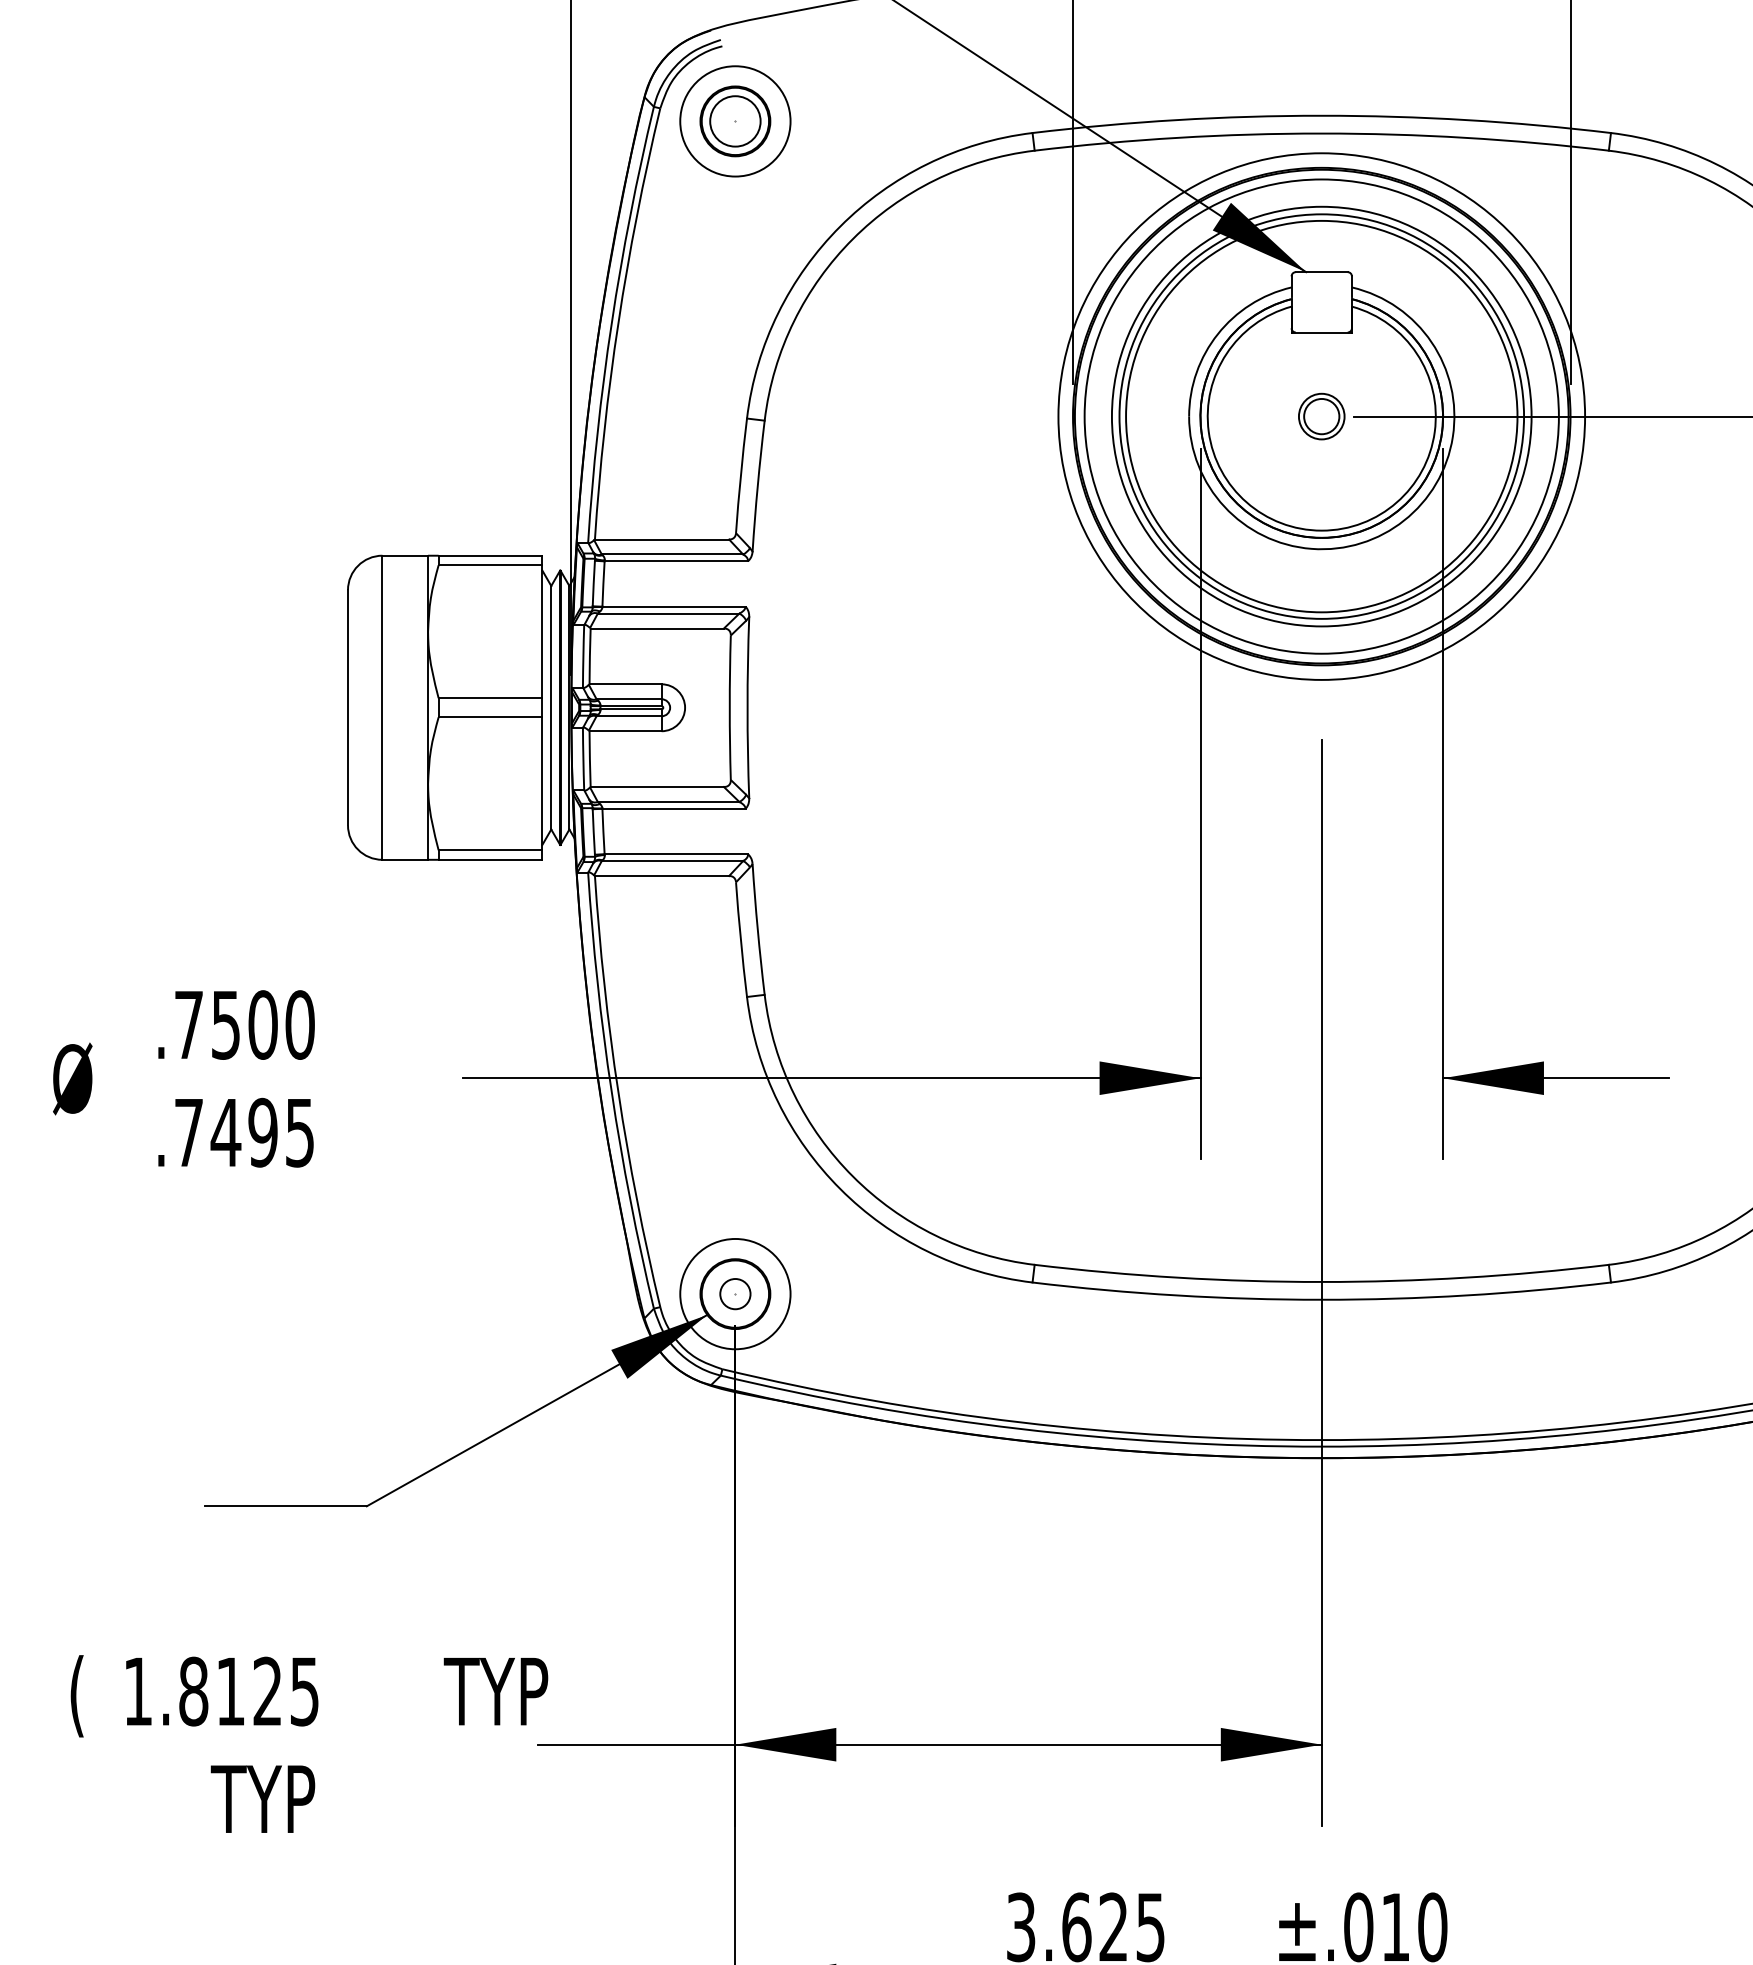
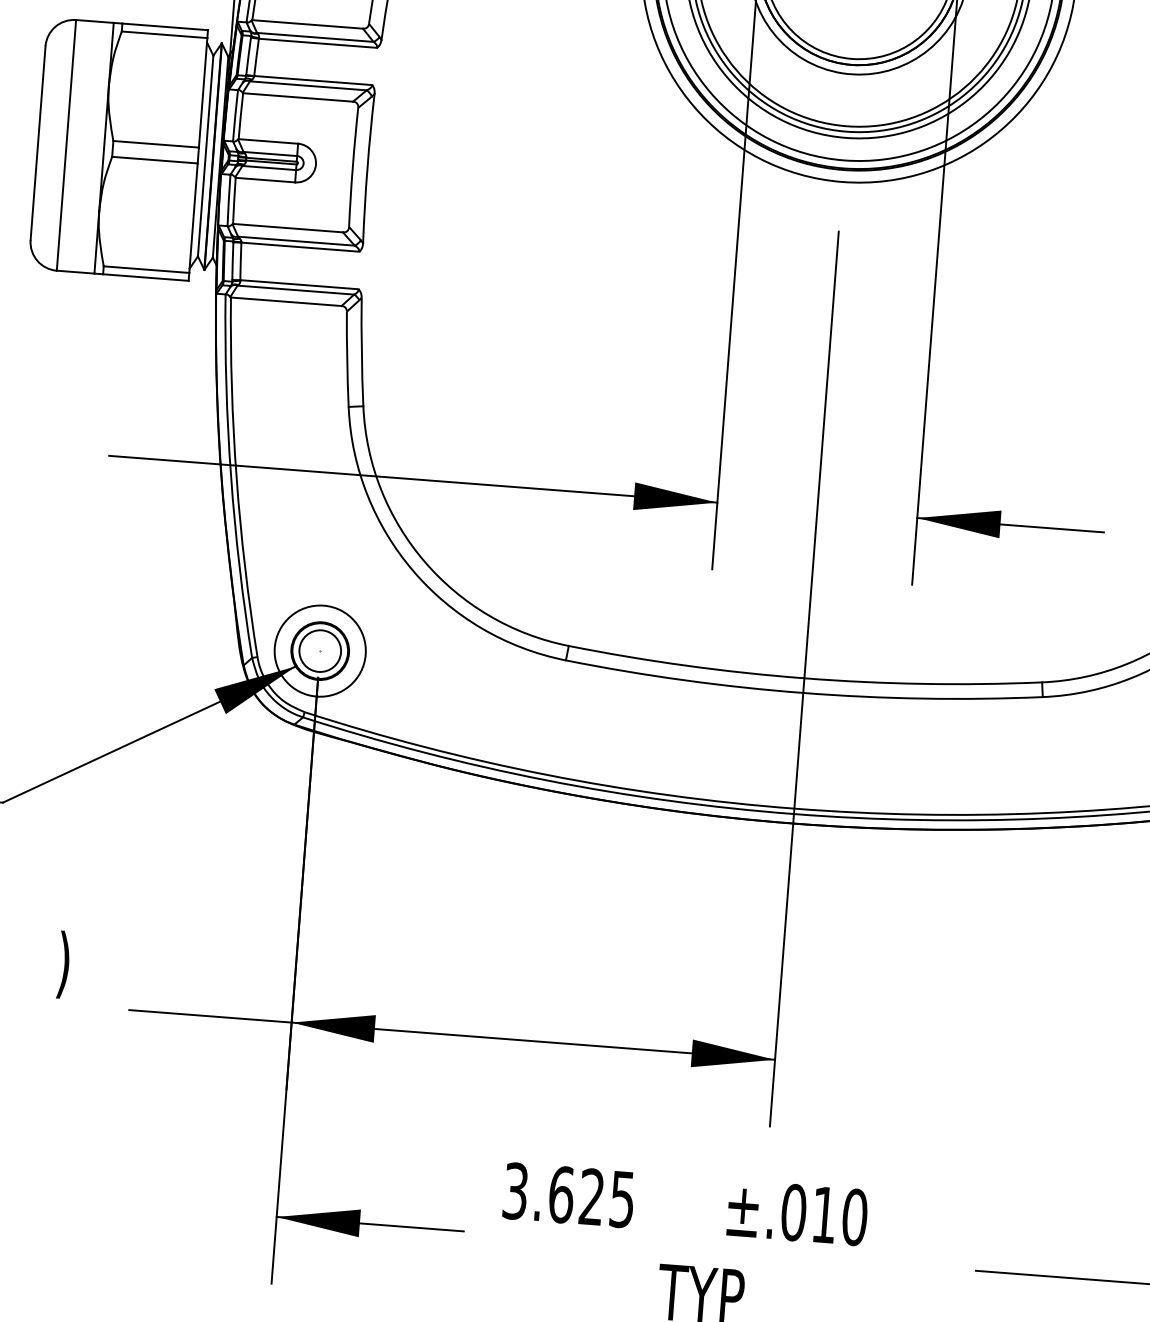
circle: (735, 1293) -> (320, 650), size x1.67
text: (495, 1696) -> (96, 967), TYP -> )

